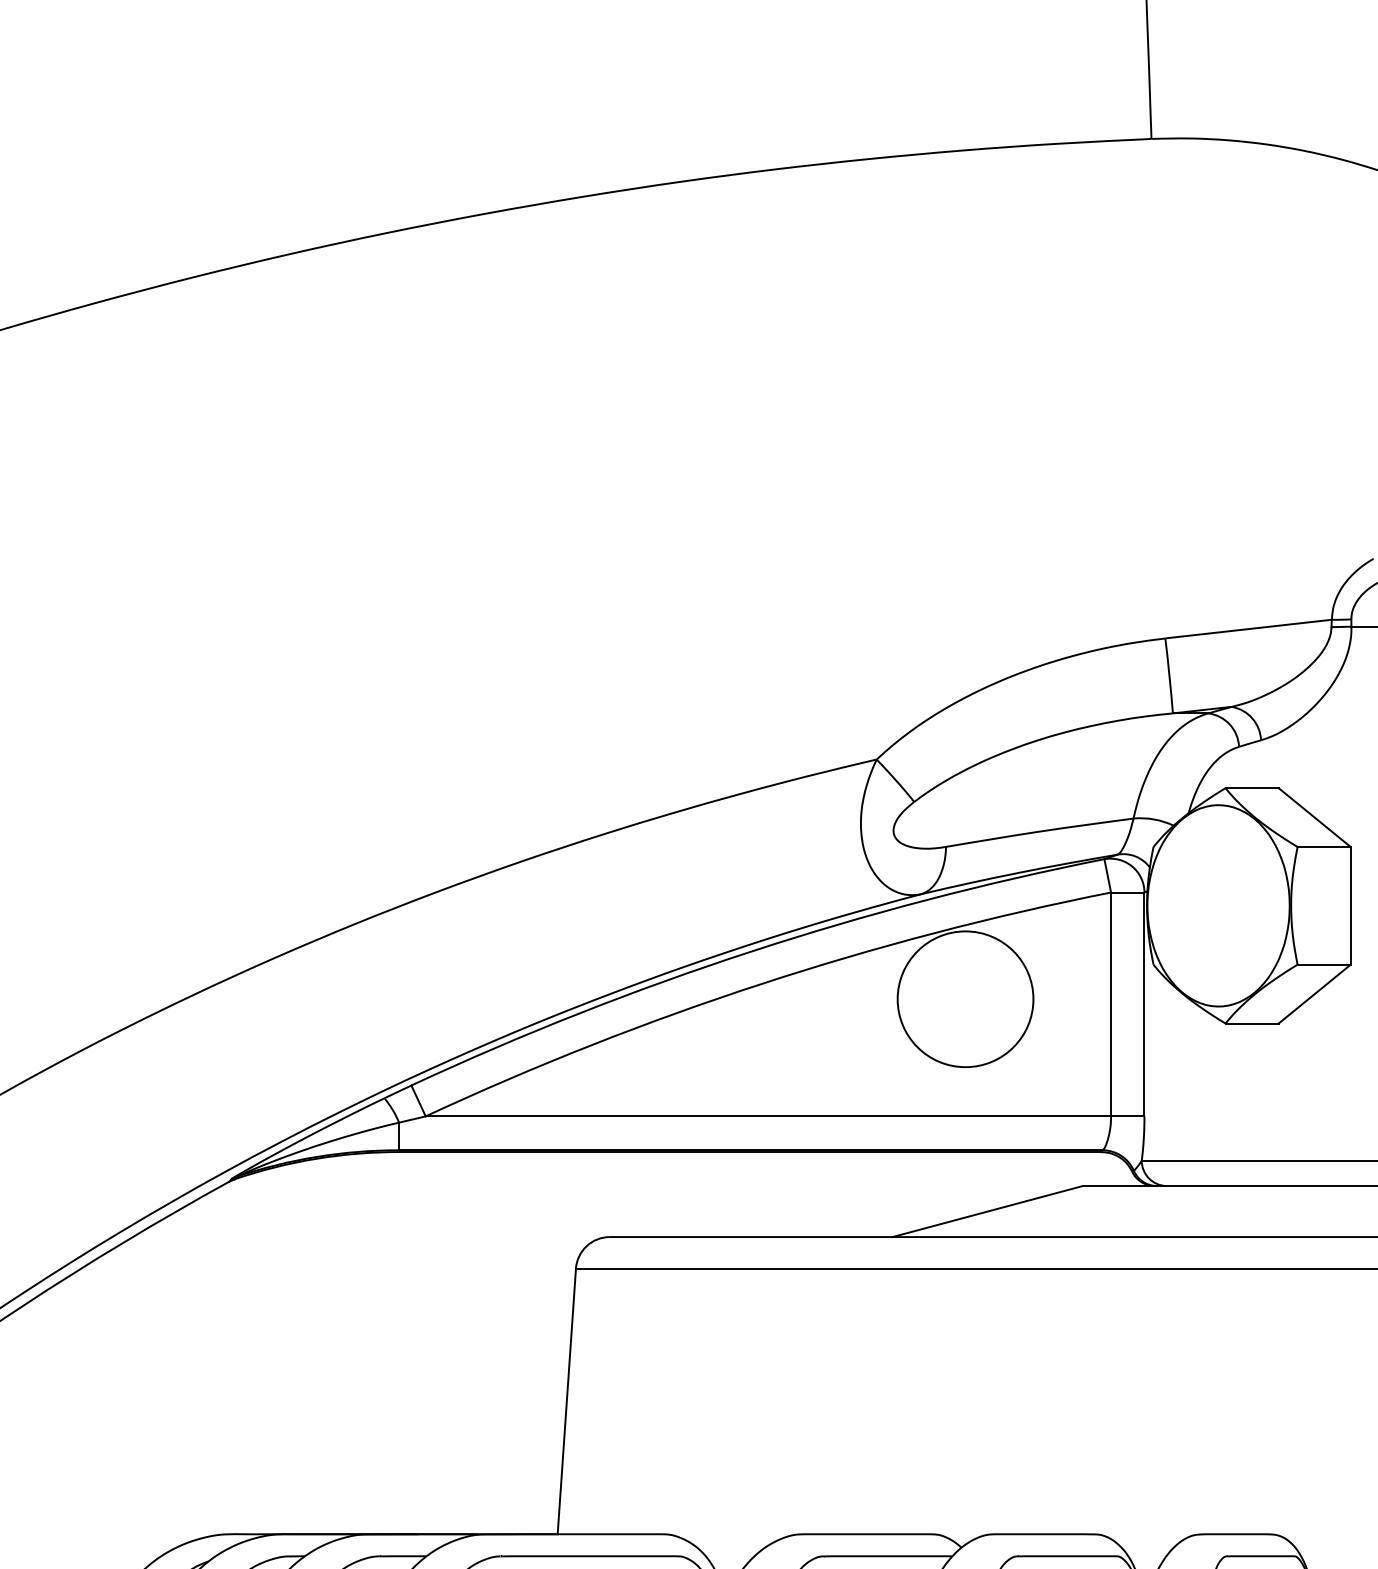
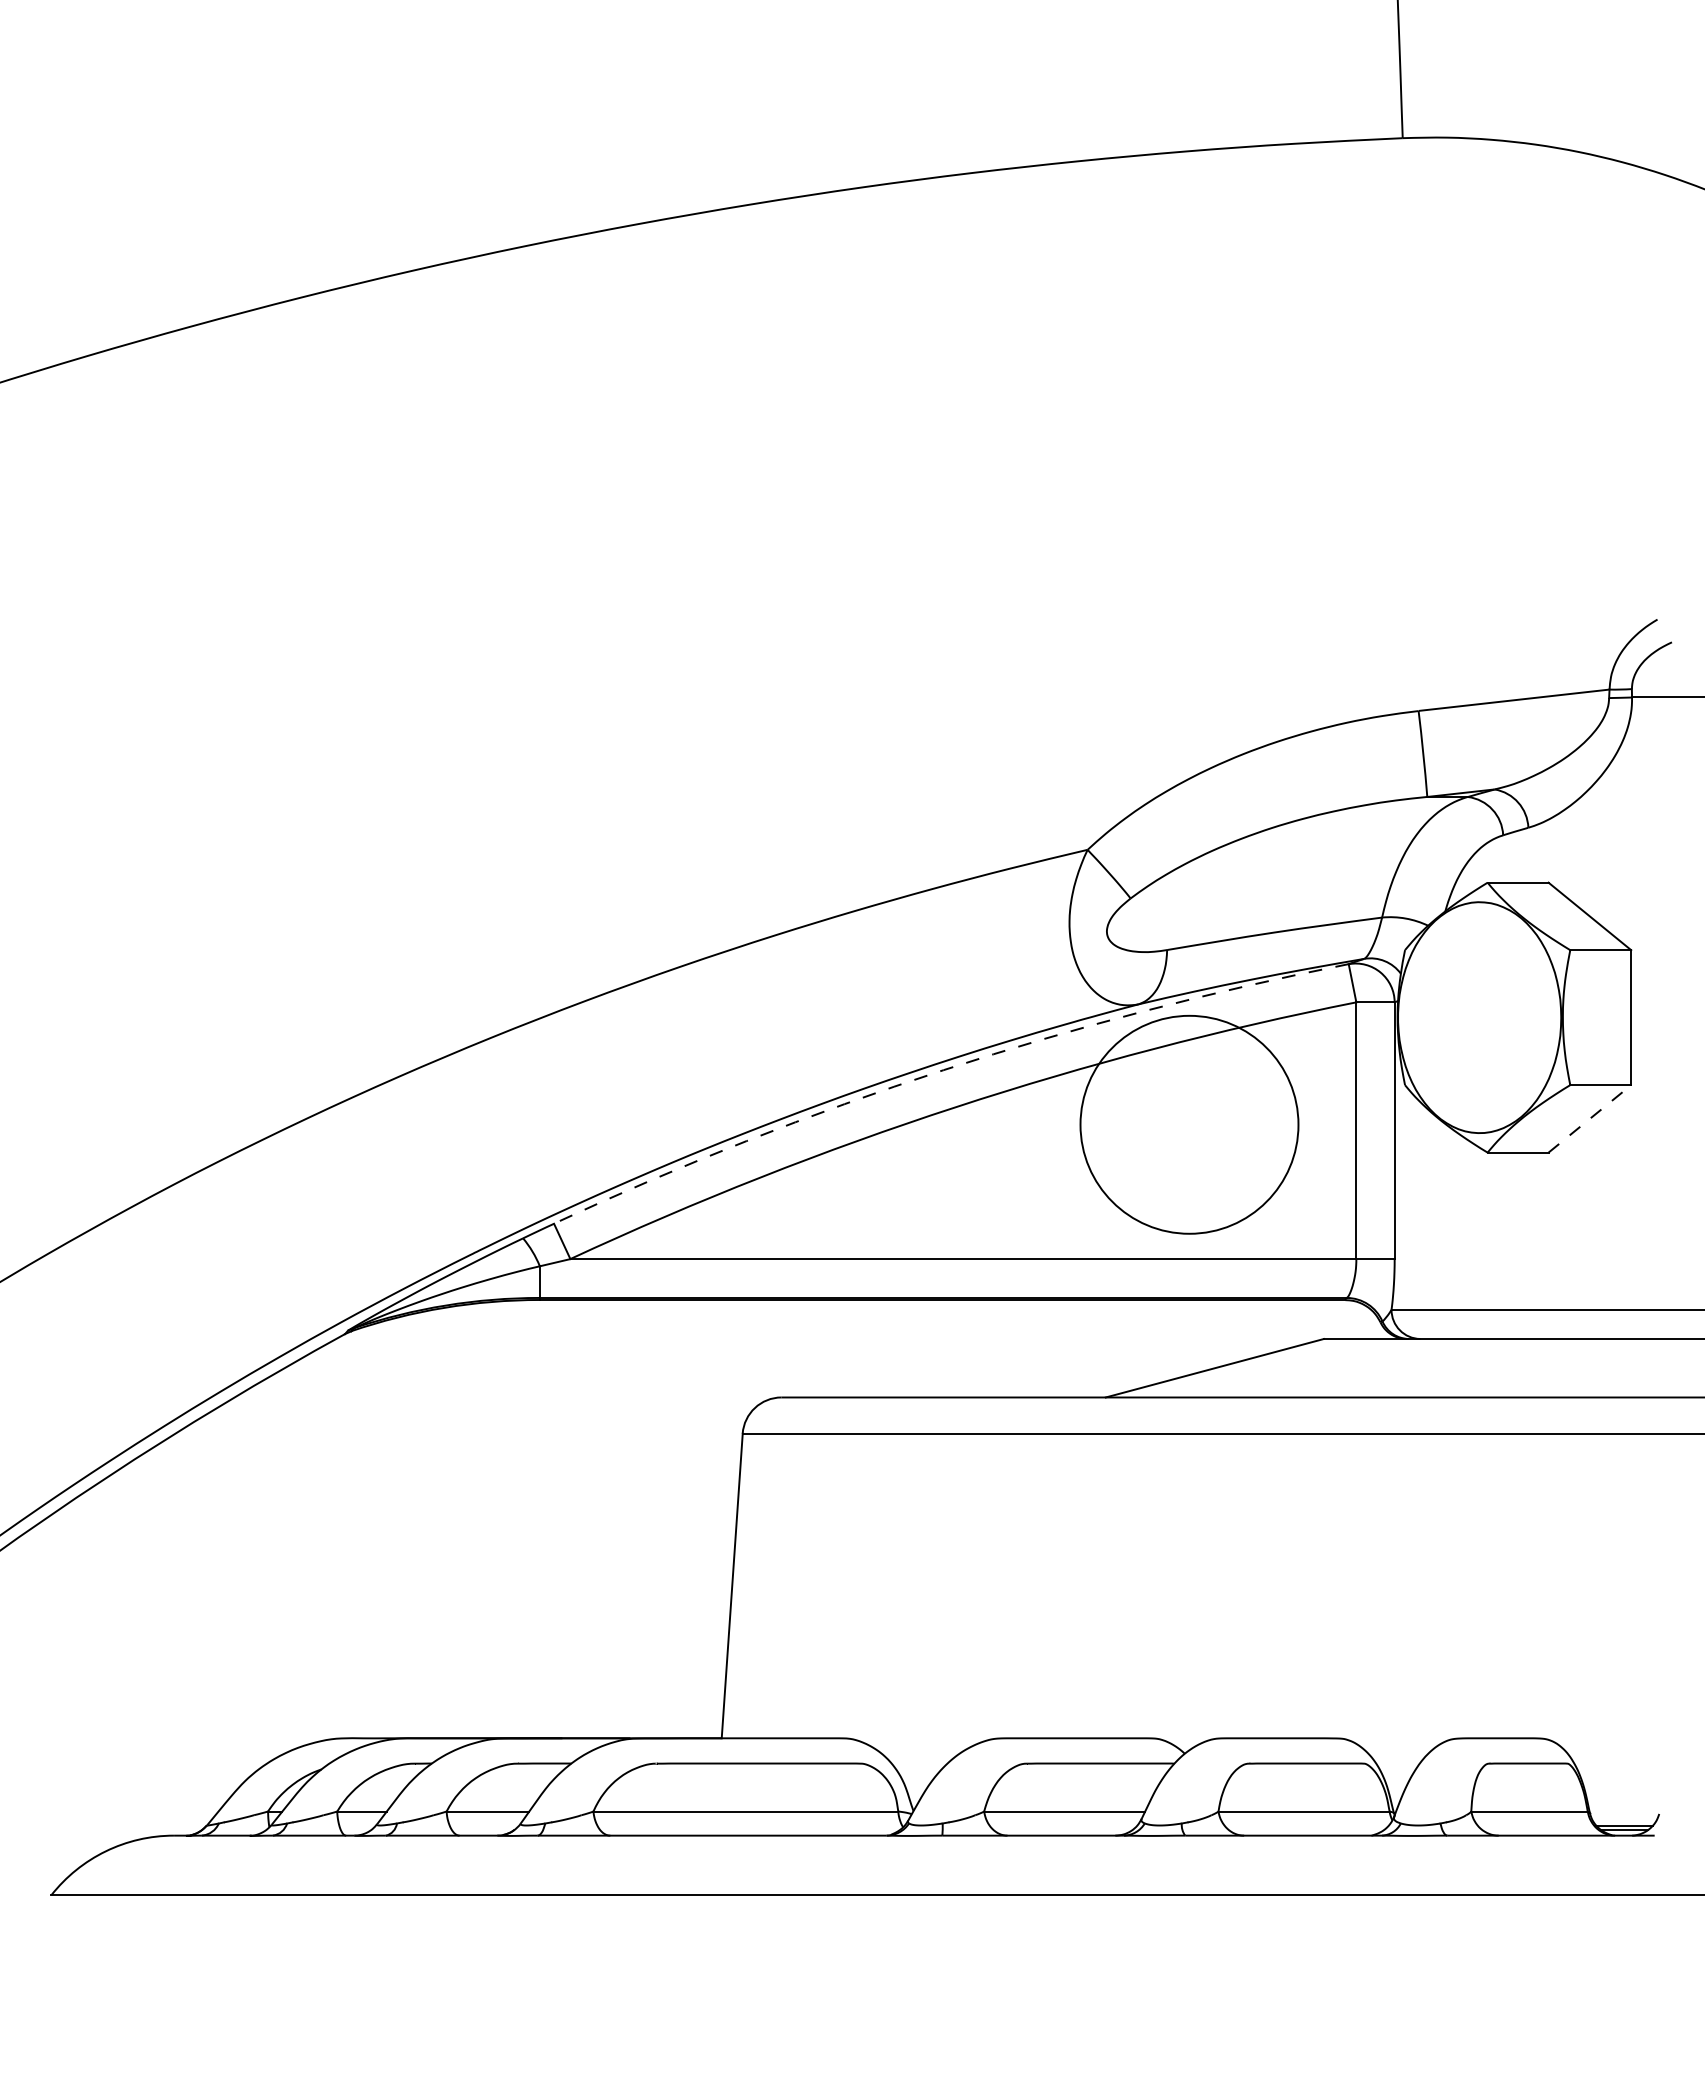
arc: (751, 951) -> (943, 1070), solid -> dashed
line: (1315, 993) -> (1590, 1118), solid -> dashed
circle: (965, 999) -> (1189, 1124), size x1.4

